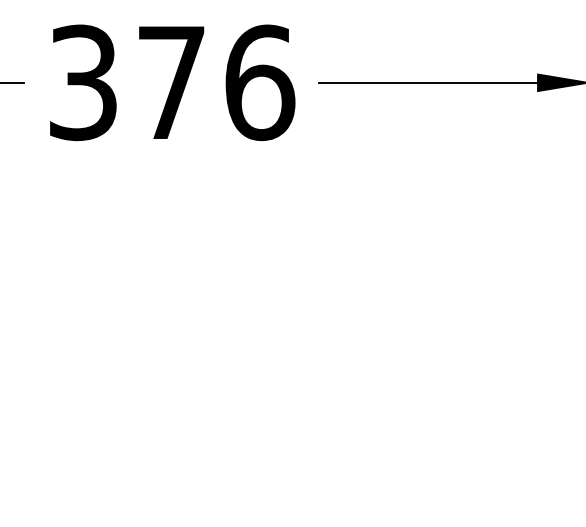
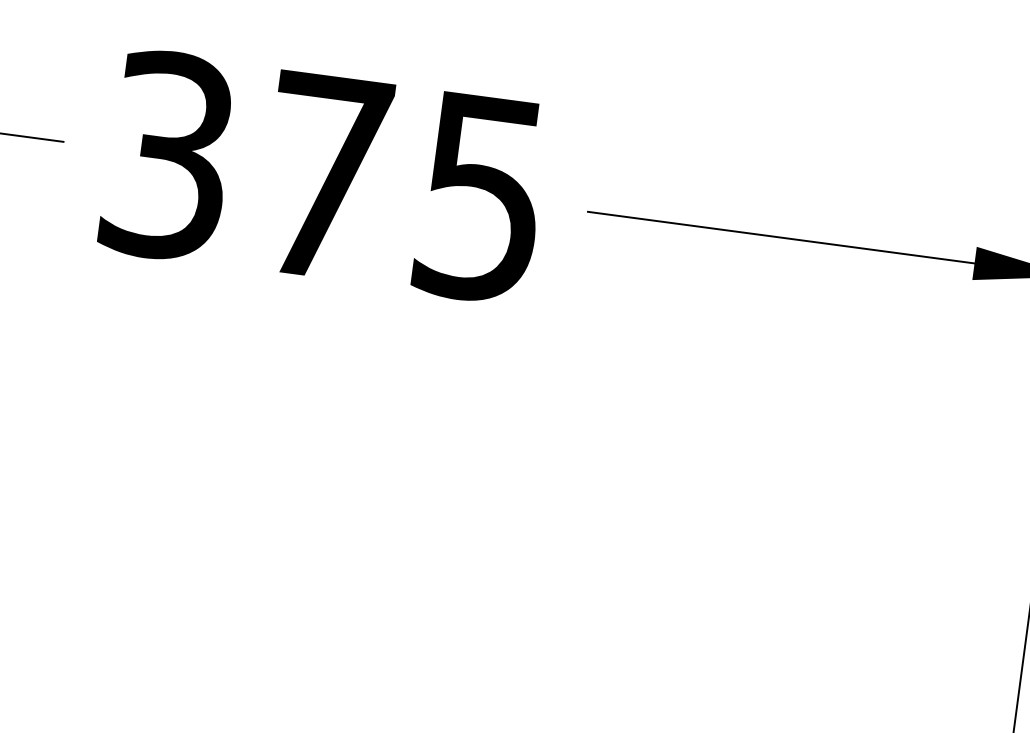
text: (260, 82) -> (483, 197), 376 -> 375

